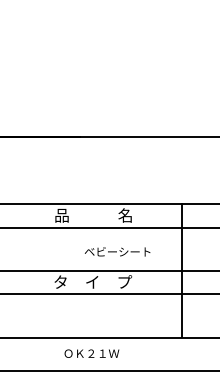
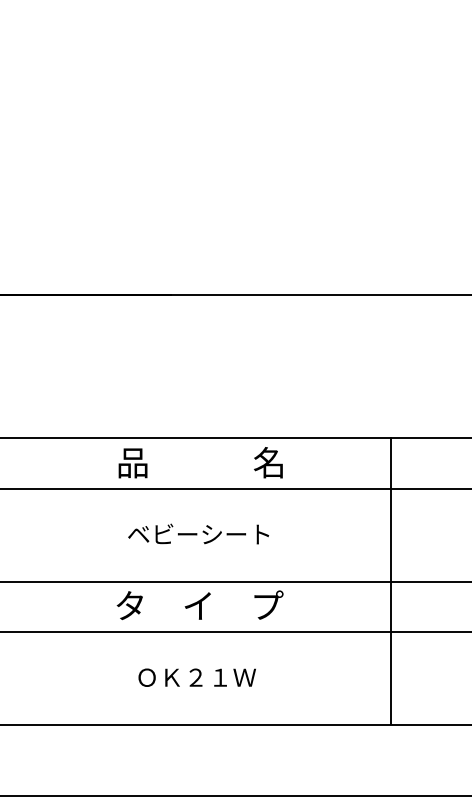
text: (117, 251) -> (198, 533), moved
text: (91, 353) -> (196, 677), moved

